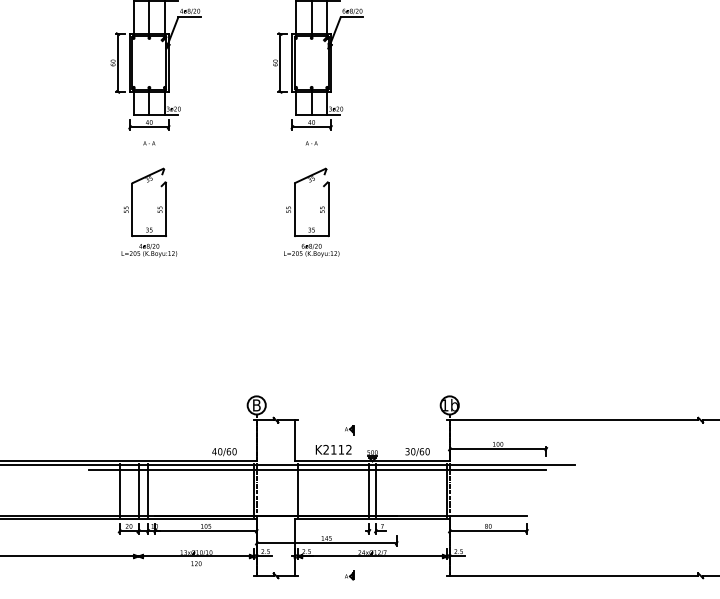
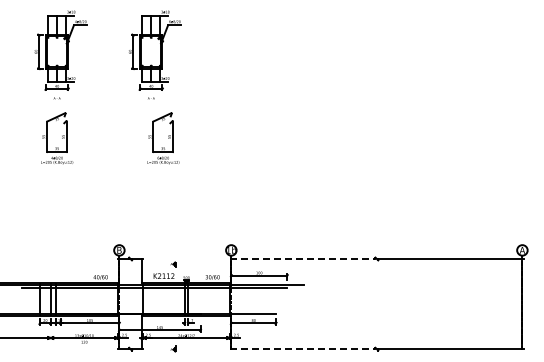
part: (312, 212) -> (163, 138), moved
line: (572, 421) -> (302, 259), solid -> dashed
line: (572, 576) -> (302, 349), solid -> dashed

